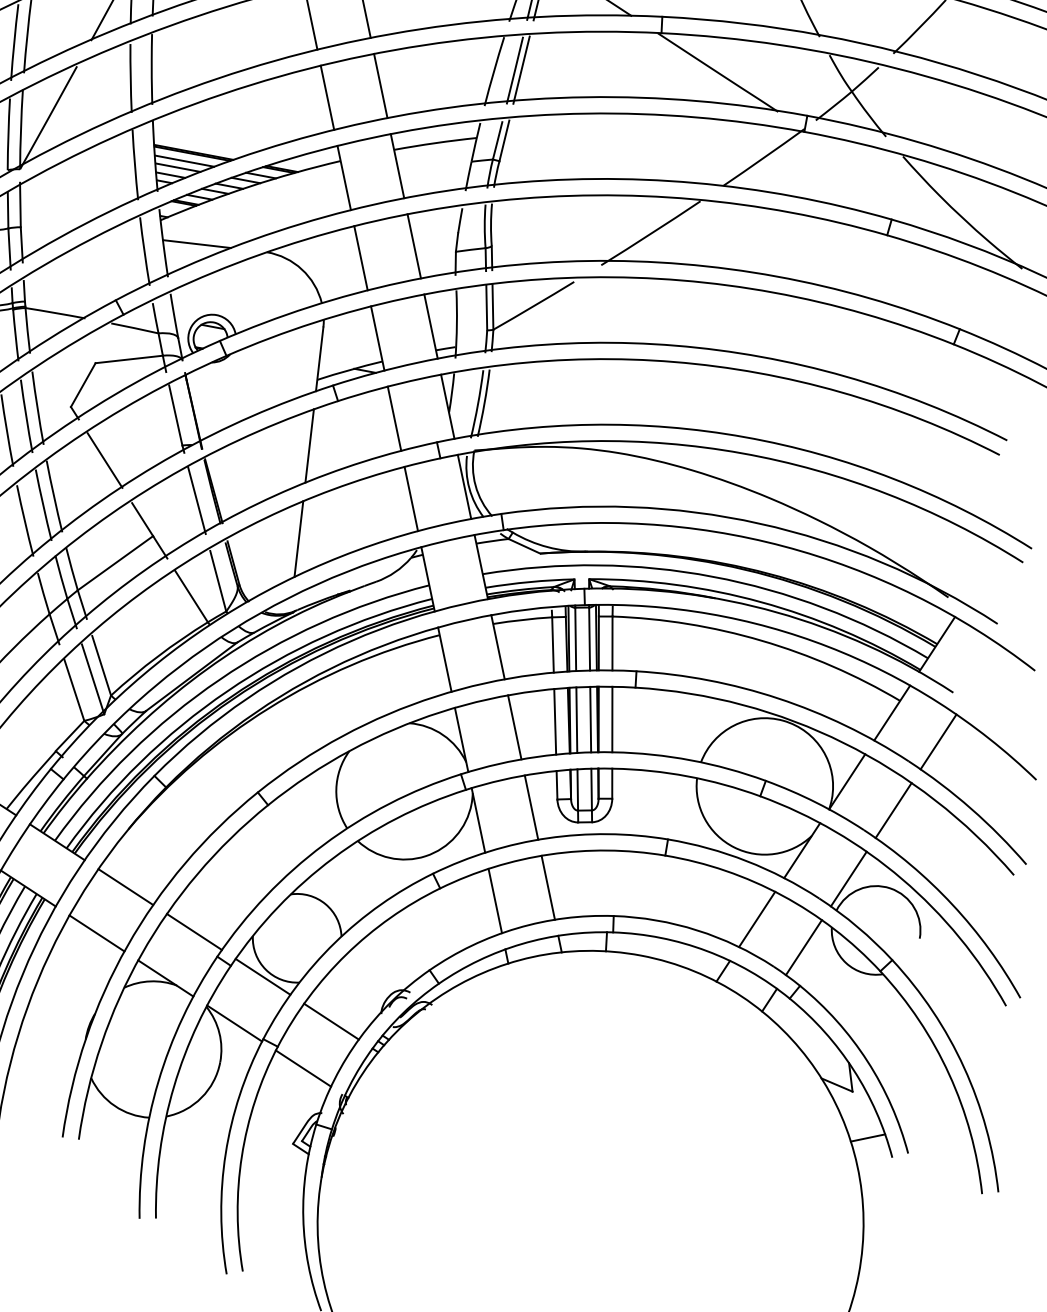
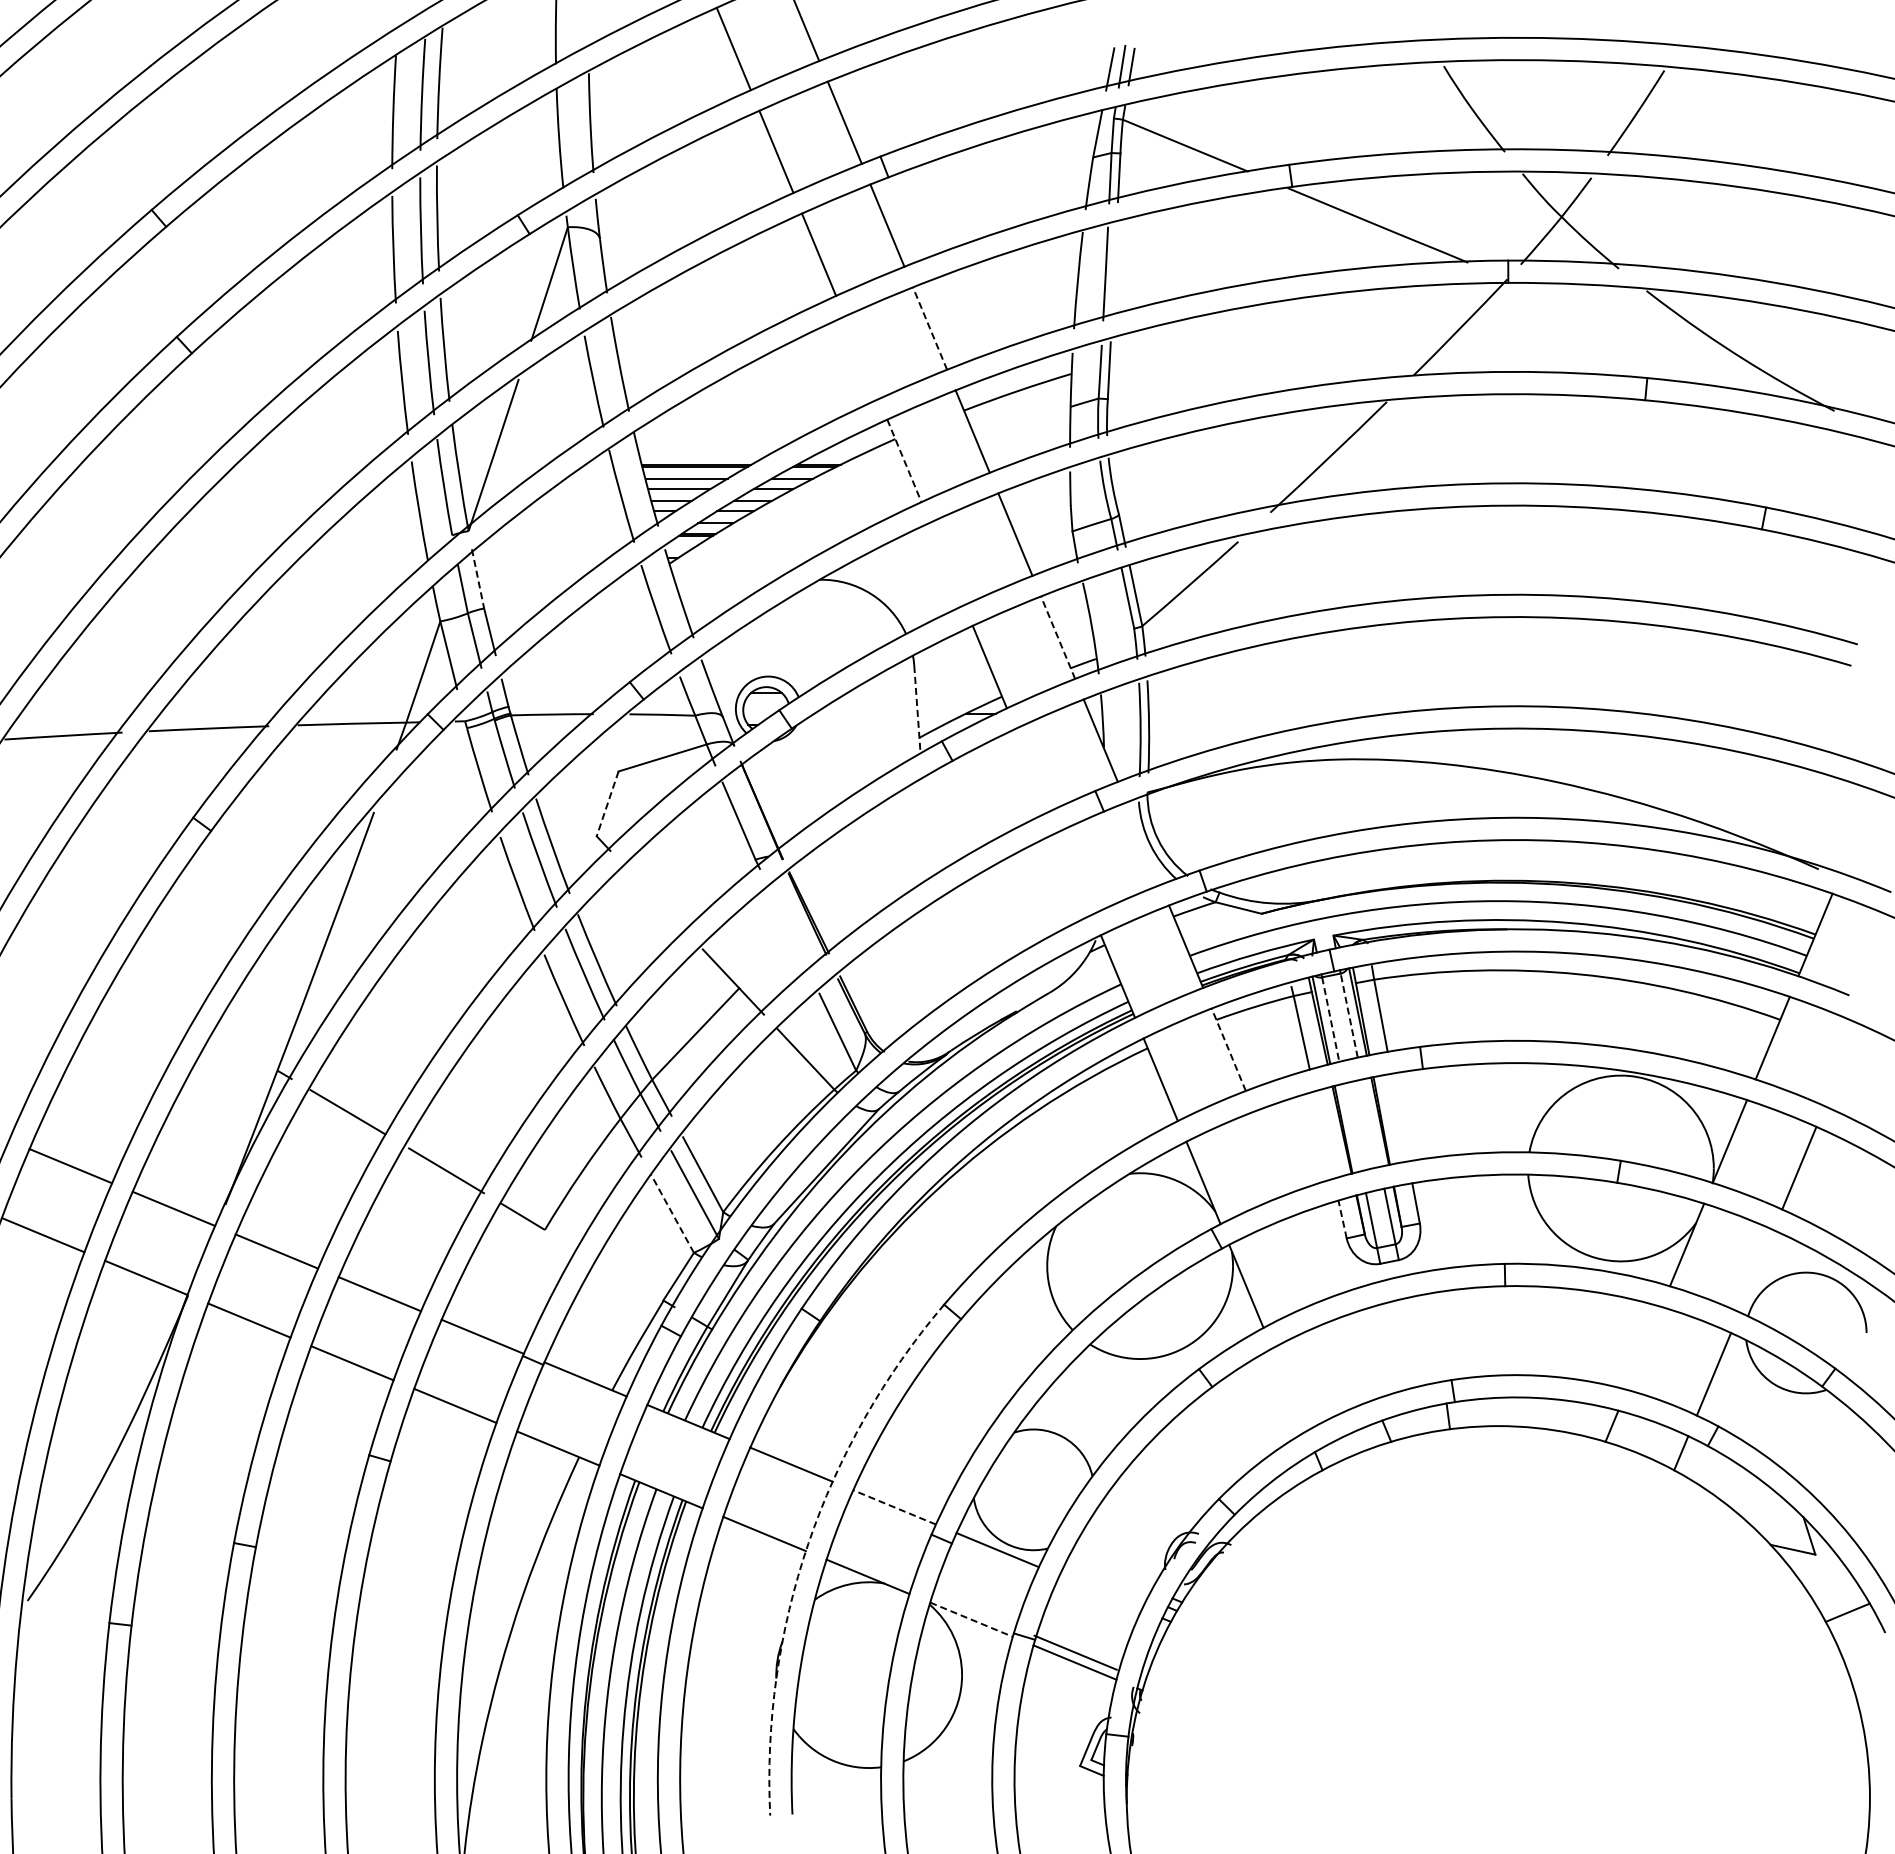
line: (520, 69) -> (1113, 271), removed
line: (381, 86) -> (930, 328), solid -> dashed
line: (327, 97) -> (861, 357), removed
line: (344, 177) -> (904, 460), solid -> dashed
line: (20, 205) -> (478, 579), solid -> dashed
line: (196, 244) -> (723, 586), removed
line: (361, 257) -> (947, 563), removed
line: (431, 326) -> (1058, 637), solid -> dashed
line: (319, 359) -> (917, 709), solid -> dashed
line: (83, 385) -> (607, 804), solid -> dashed
line: (394, 418) -> (1032, 769), removed
line: (309, 446) -> (925, 828), removed
line: (104, 460) -> (655, 899), removed
line: (464, 486) -> (1143, 843), removed
line: (411, 499) -> (1075, 873), removed
line: (196, 500) -> (788, 929), removed
line: (298, 539) -> (934, 955), removed
line: (589, 638) -> (1349, 1015), solid -> dashed
line: (575, 640) -> (1330, 1020), solid -> dashed
line: (497, 647) -> (1228, 1049), solid -> dashed
line: (74, 689) -> (672, 1213), solid -> dashed
line: (590, 719) -> (1370, 1122), removed
line: (612, 719) -> (1399, 1117), removed
line: (576, 720) -> (1352, 1127), removed
line: (554, 721) -> (1323, 1134), removed
line: (514, 727) -> (1271, 1152), removed
line: (938, 741) -> (1842, 1064), removed
line: (557, 784) -> (1342, 1218), solid -> dashed
line: (531, 807) -> (1314, 1255), removed
line: (848, 879) -> (1756, 1271), removed
line: (548, 887) -> (1356, 1358), removed
line: (495, 900) -> (1289, 1389), removed
line: (757, 918) -> (1644, 1347), removed
line: (194, 932) -> (894, 1507), solid -> dashed
arc: (127, 946) -> (808, 1543), solid -> dashed
line: (331, 1021) -> (1075, 1652), moved
line: (234, 1023) -> (971, 1619), solid -> dashed

